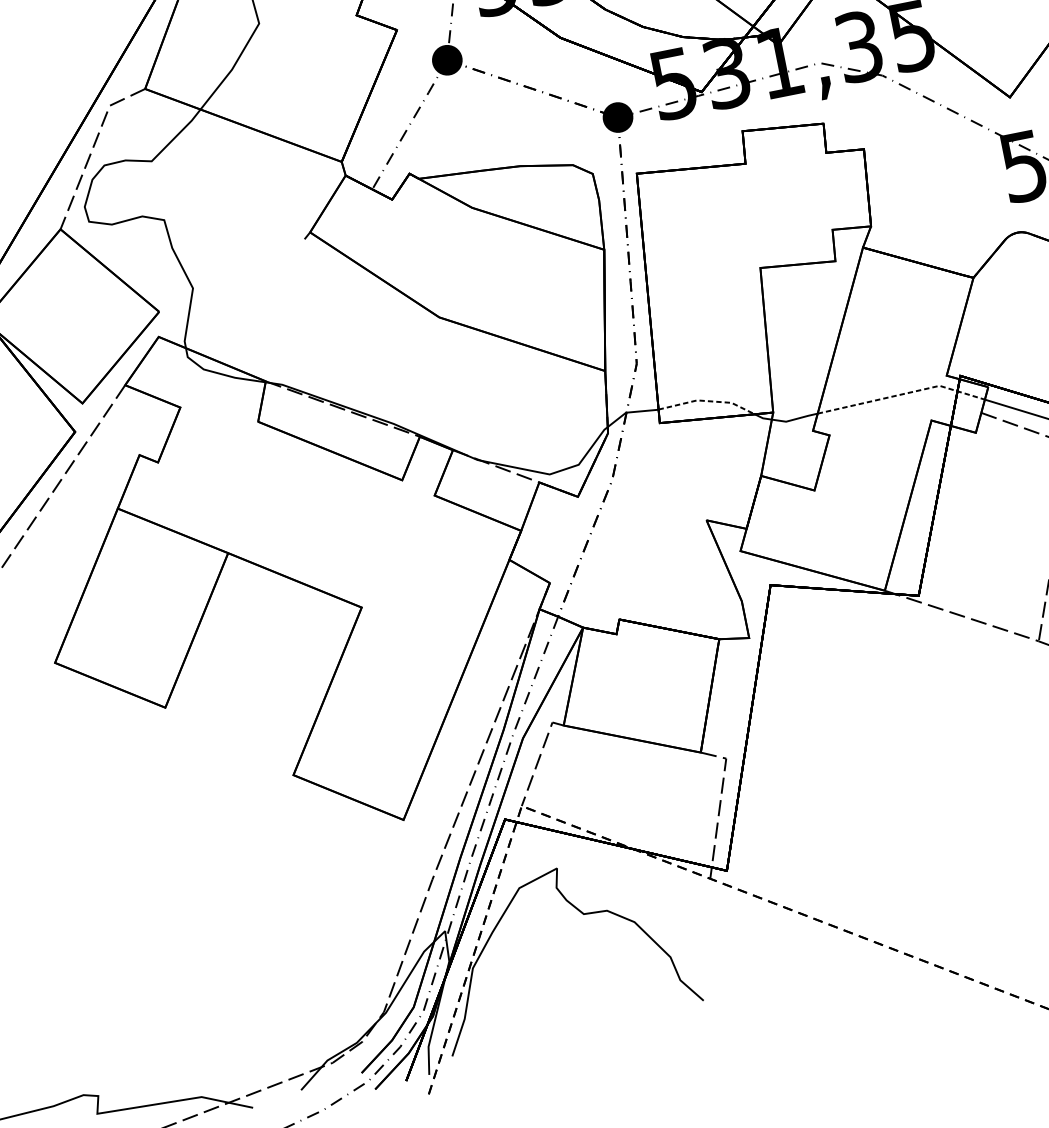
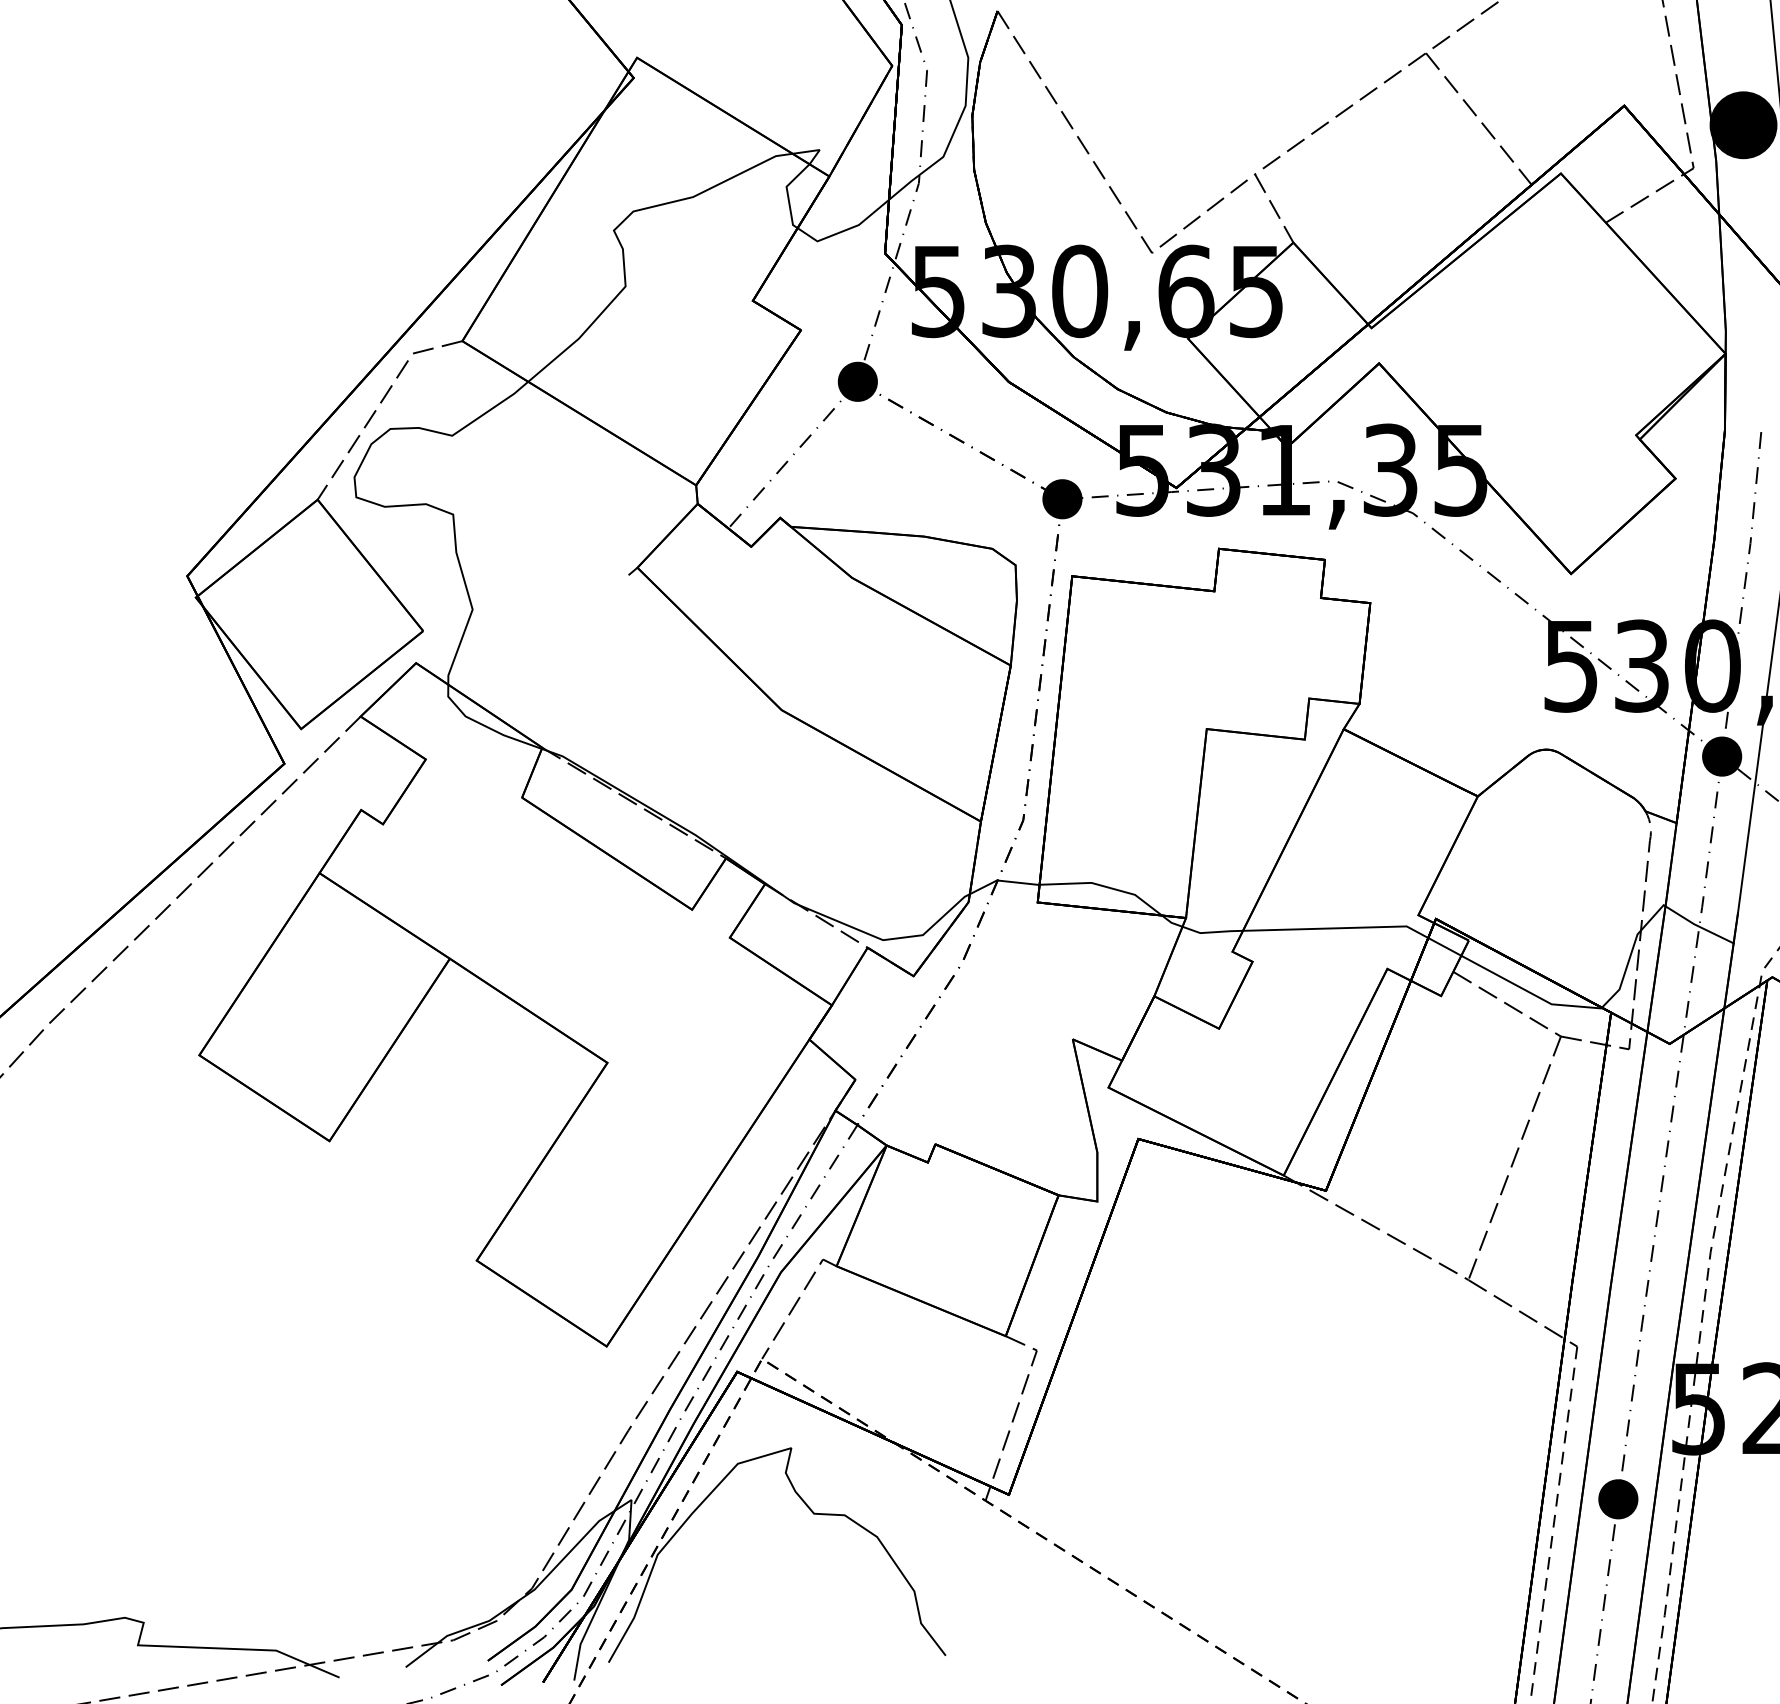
line: (902, 394) -> (1356, 927), dashed -> solid
line: (707, 401) -> (1104, 886), dashed -> solid

